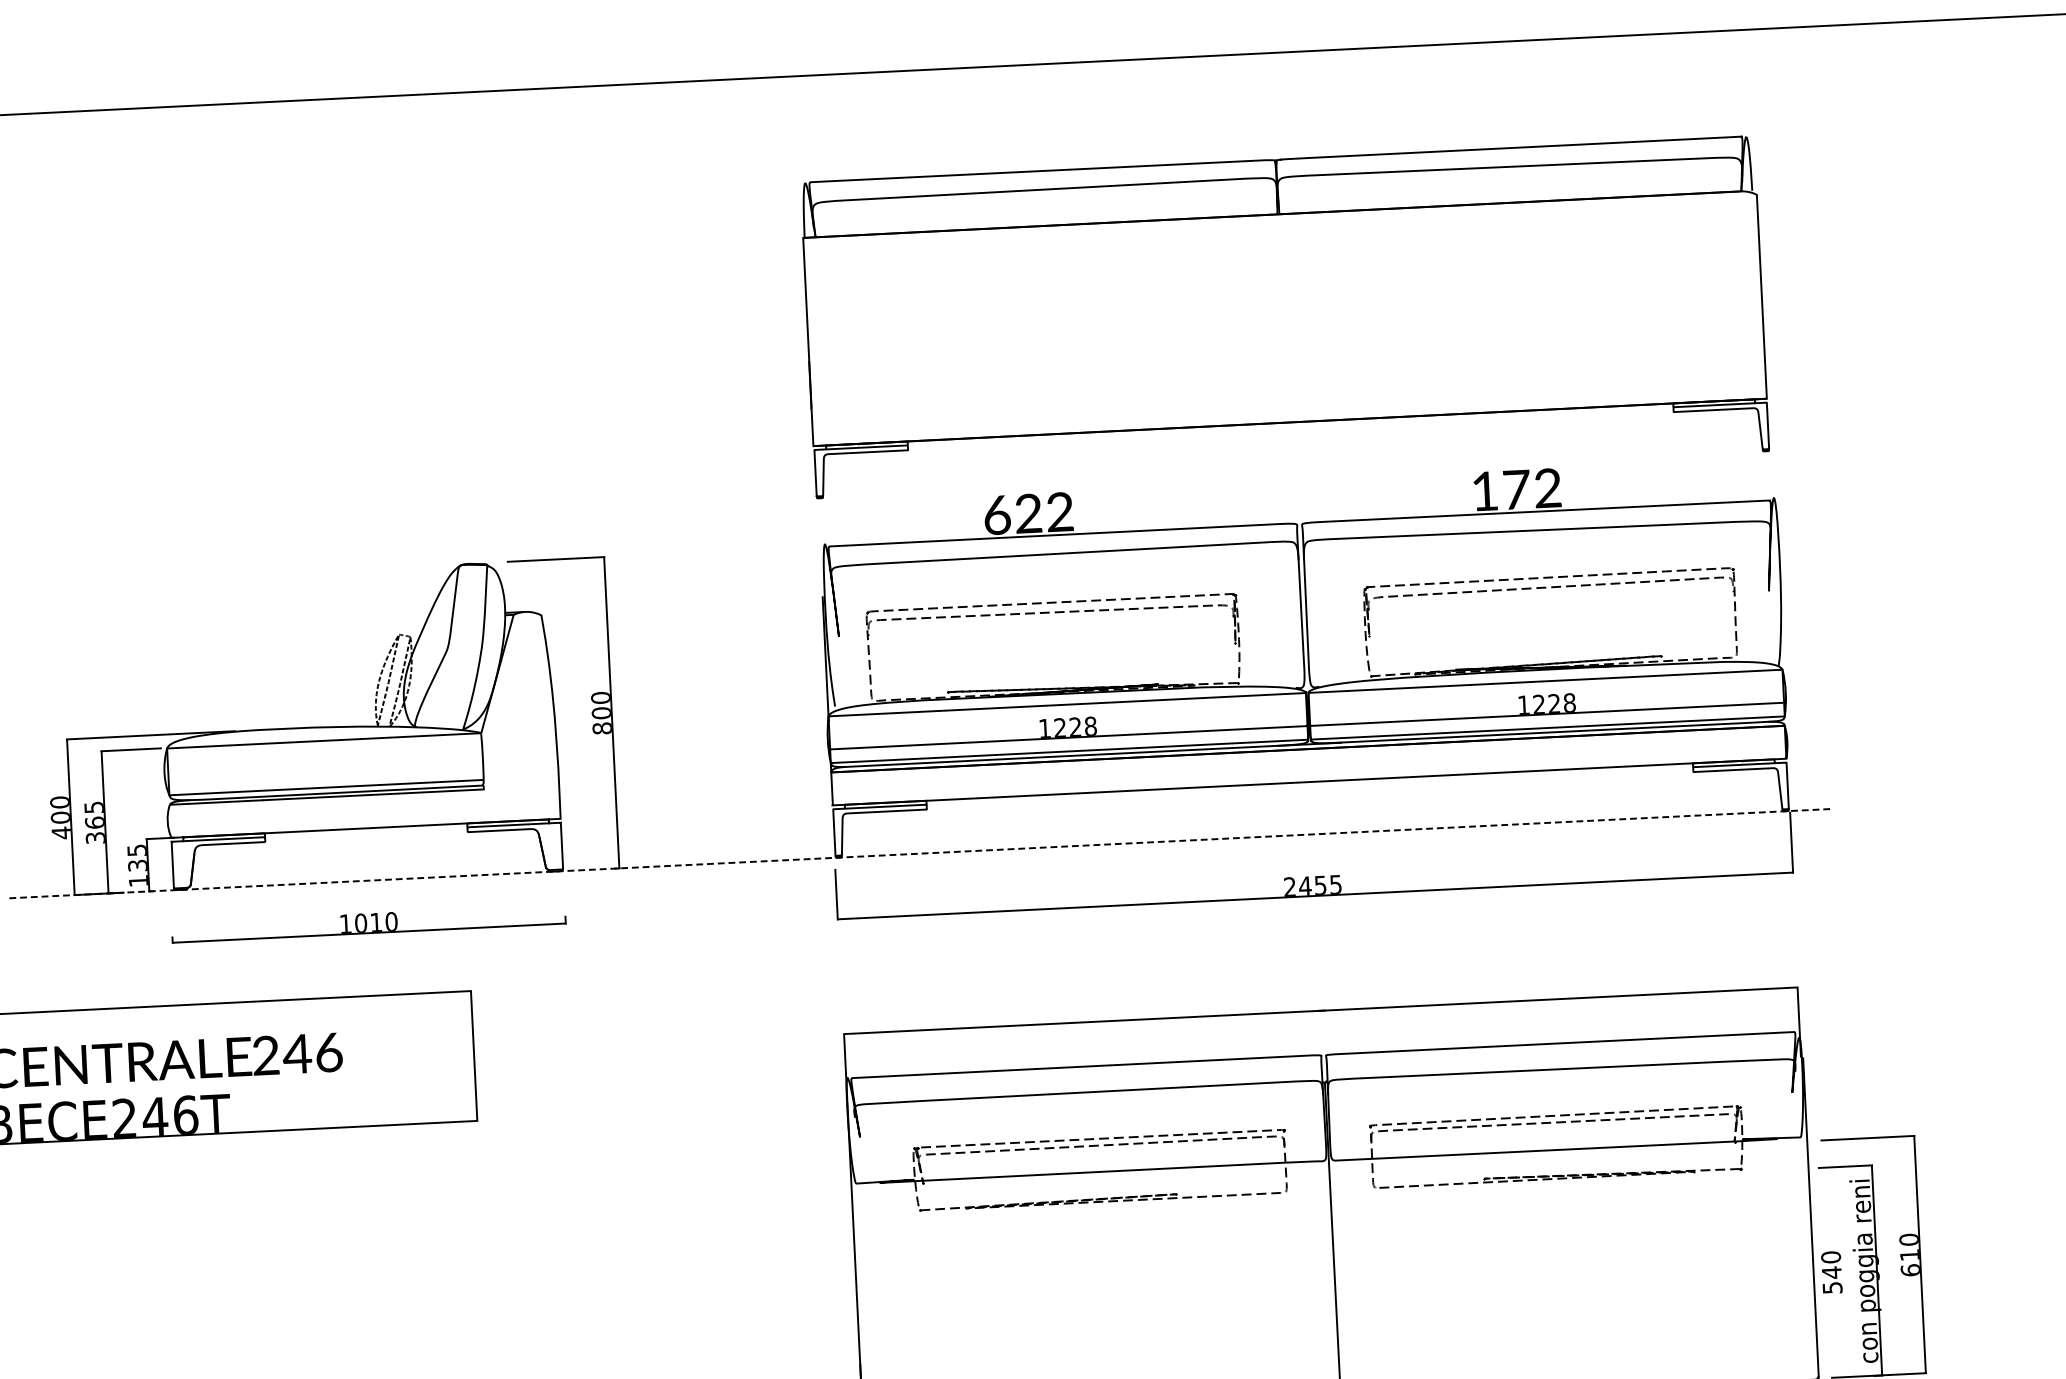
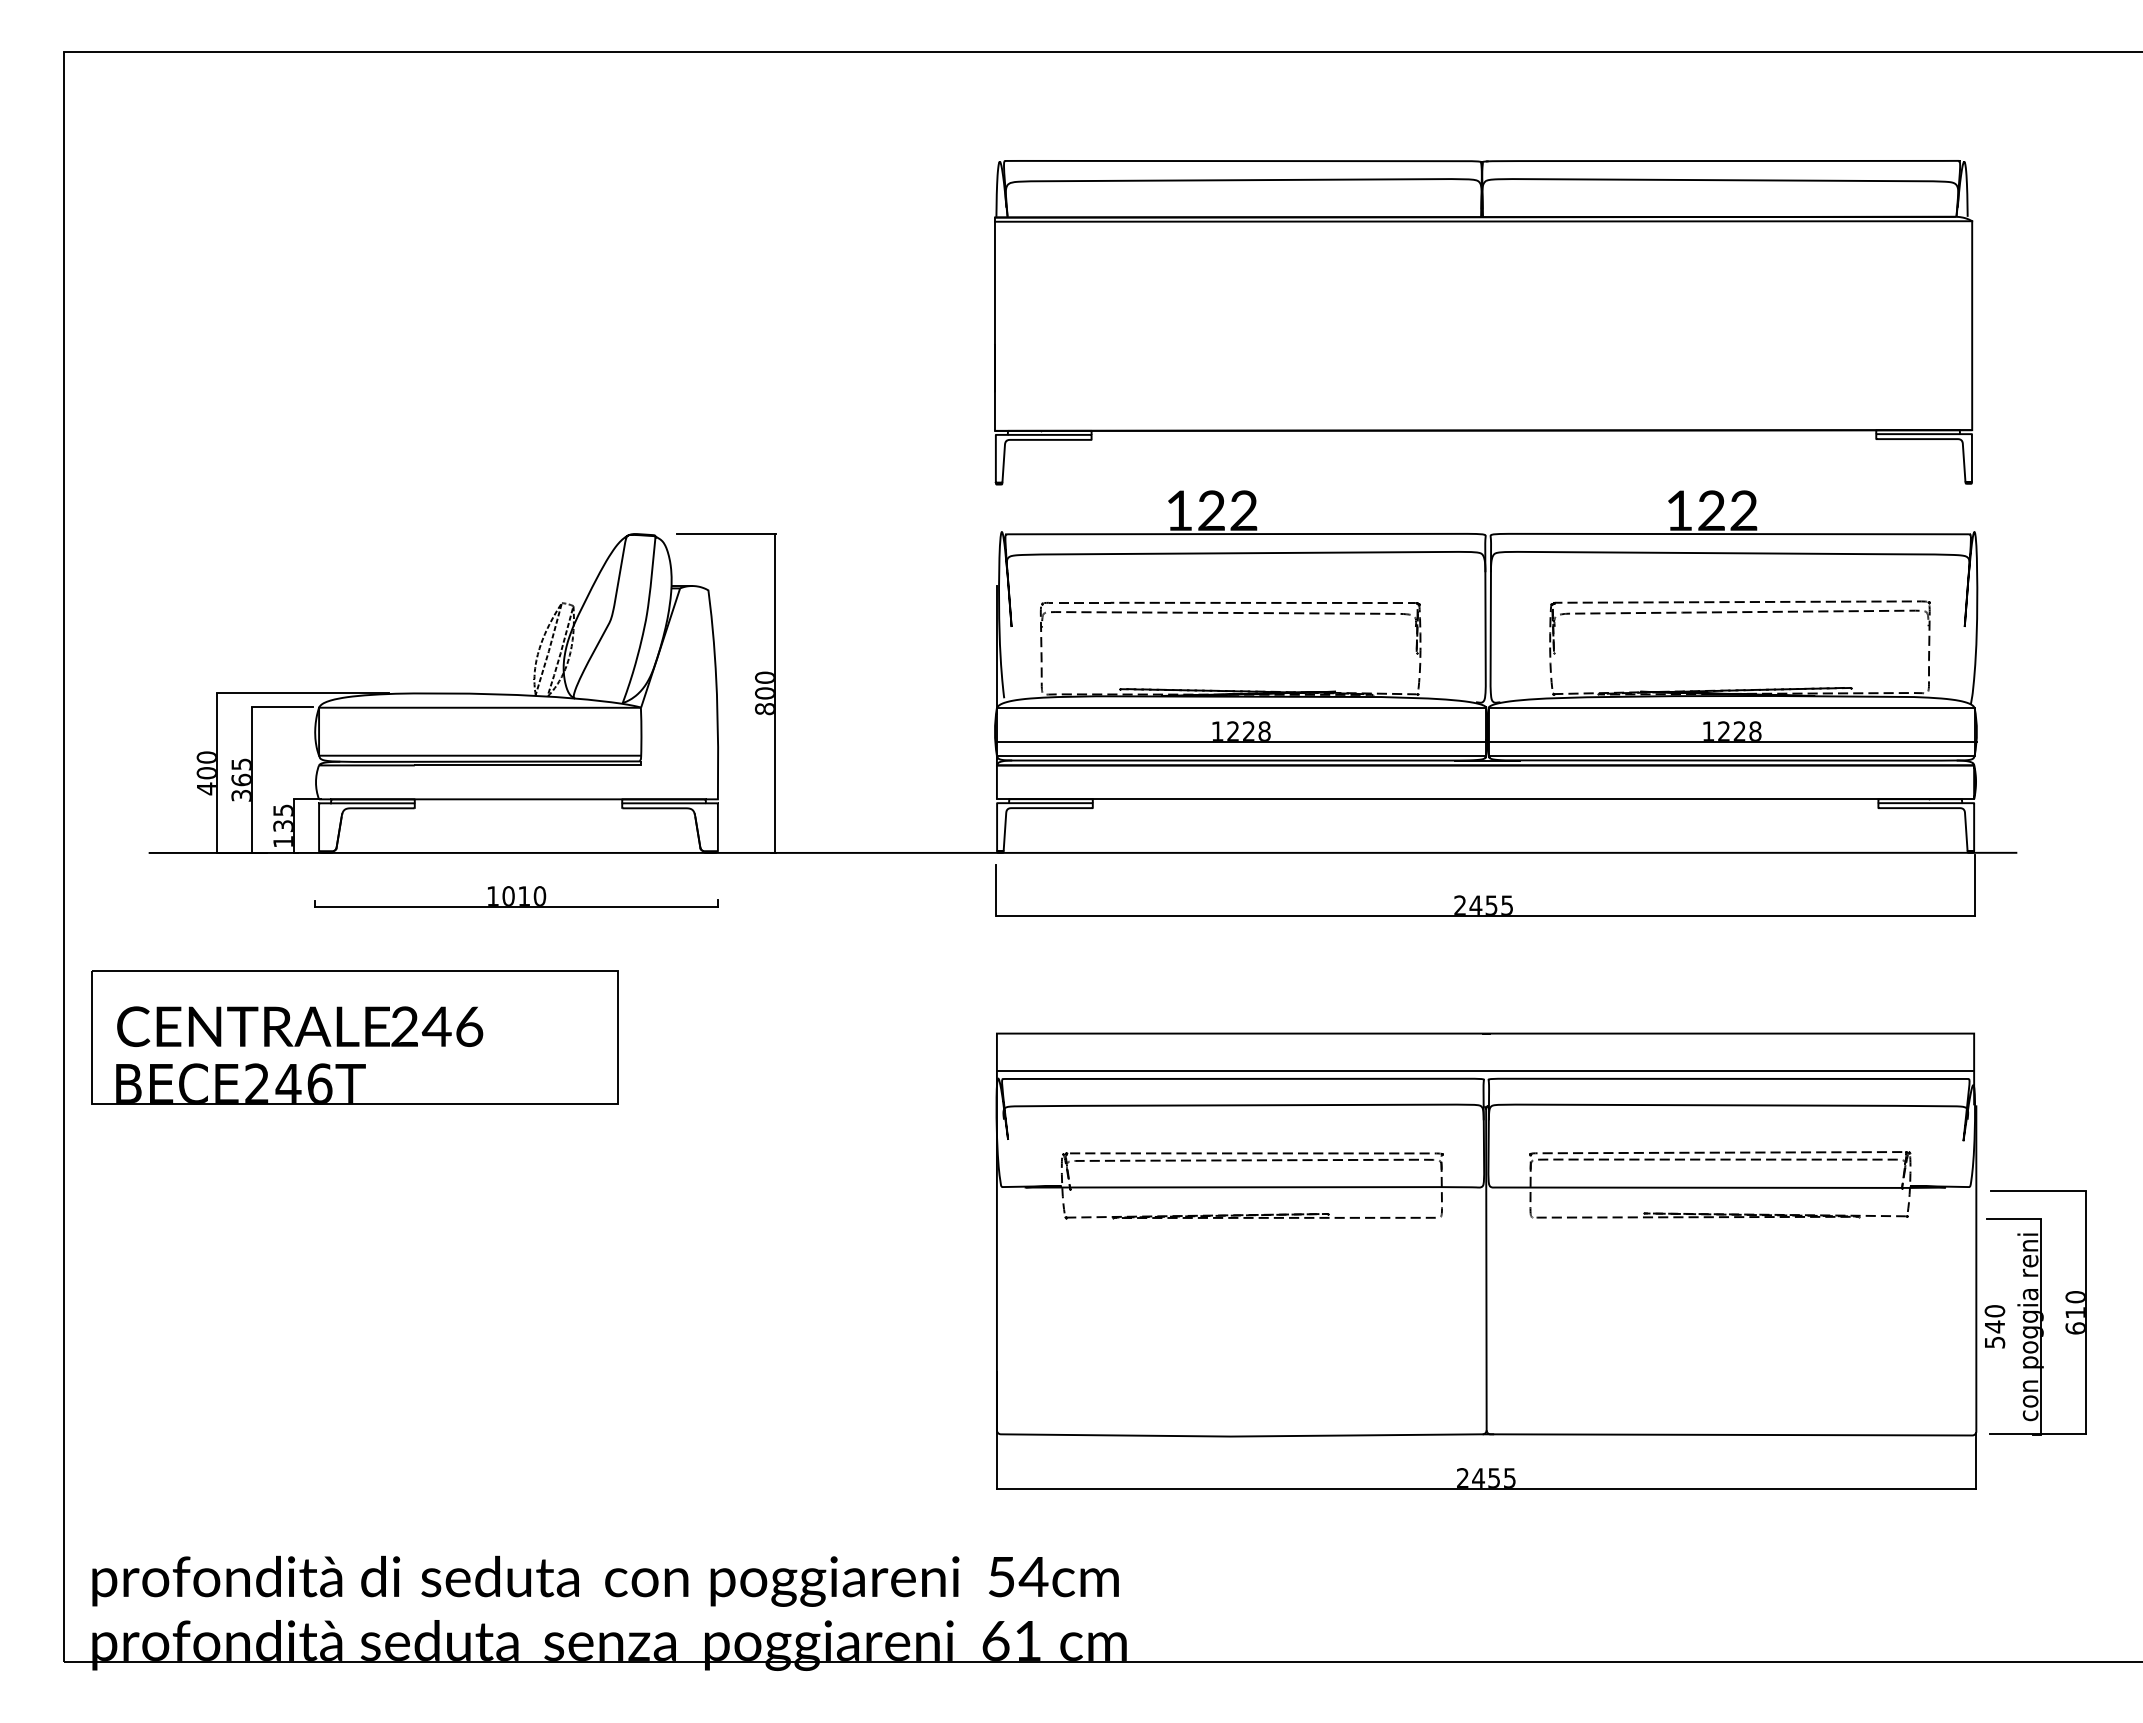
line: (1280, 218) -> (1483, 221), added
text: (1516, 489) -> (1711, 510), 172 -> 122
text: (997, 514) -> (1179, 510), 622 -> 122
line: (918, 853) -> (1082, 852), dashed -> solid
line: (1322, 1047) -> (1485, 1071), added

